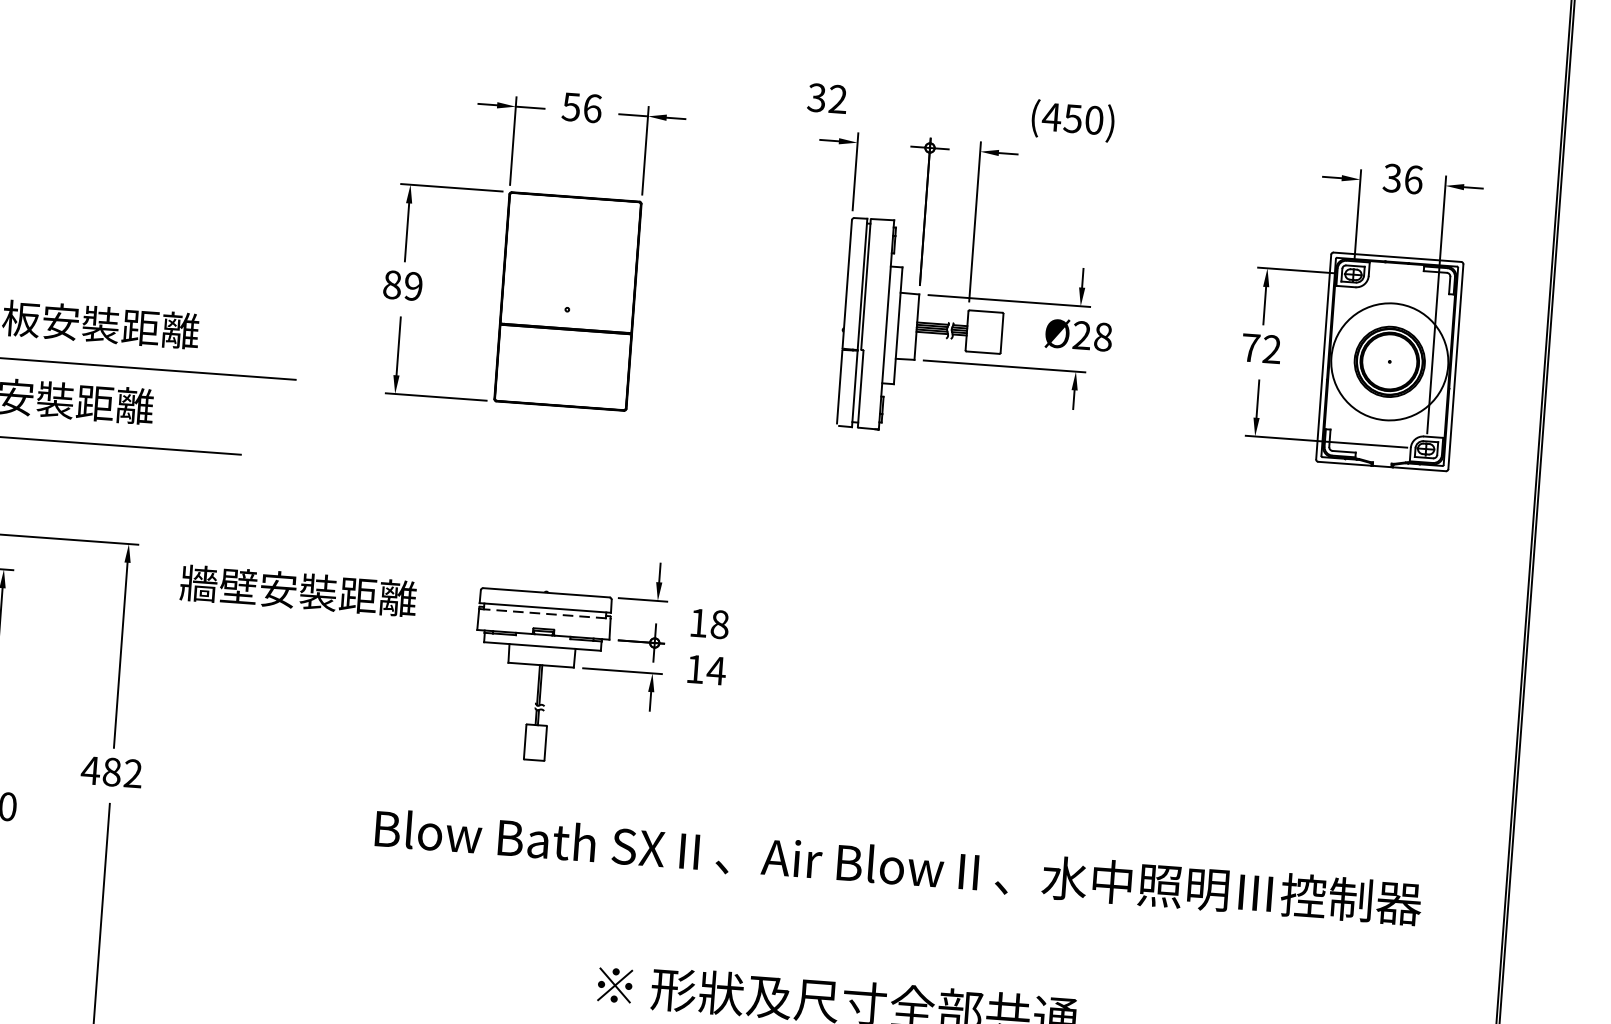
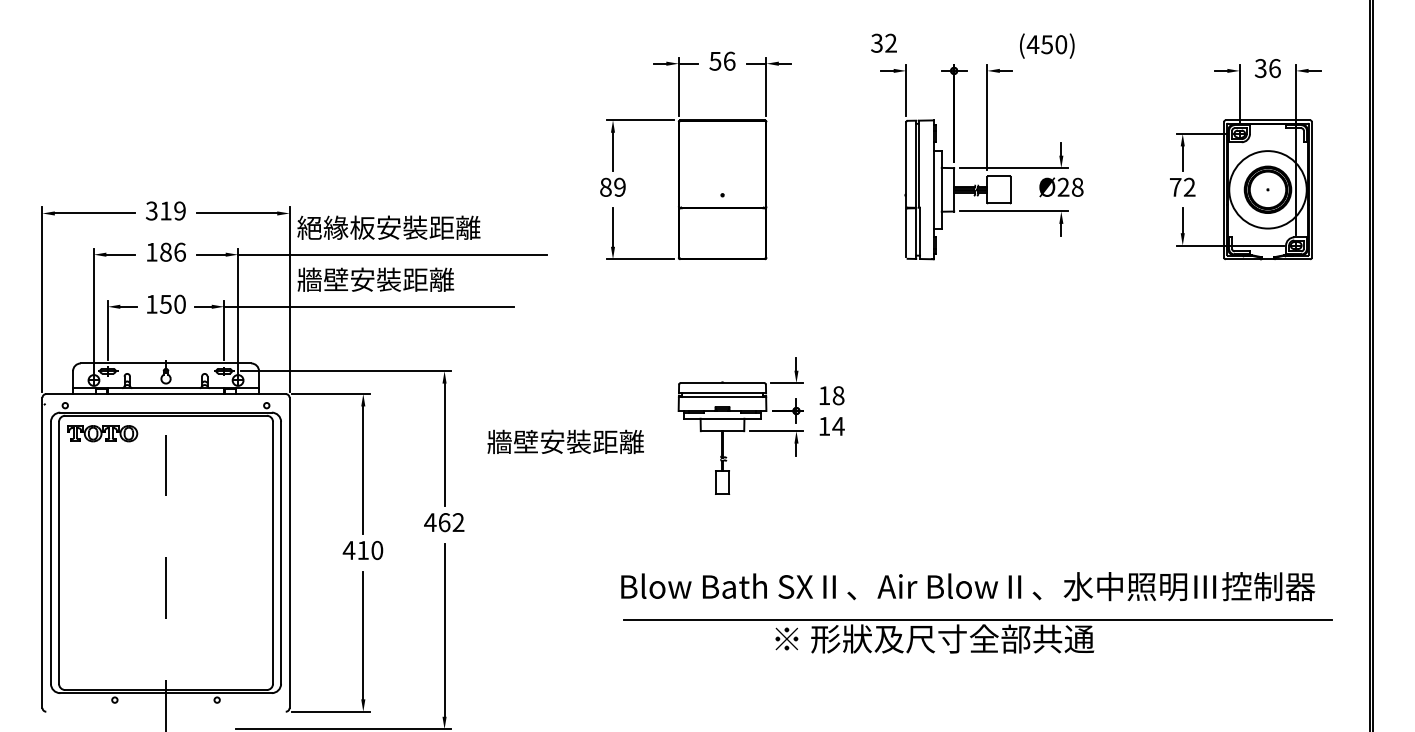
text: (298, 590) -> (565, 441), moved
line: (546, 614) -> (723, 397), dashed -> solid
text: (112, 772) -> (444, 522), 482 -> 462
text: (899, 866) -> (968, 586), moved
line: (904, 978) -> (977, 620), added

